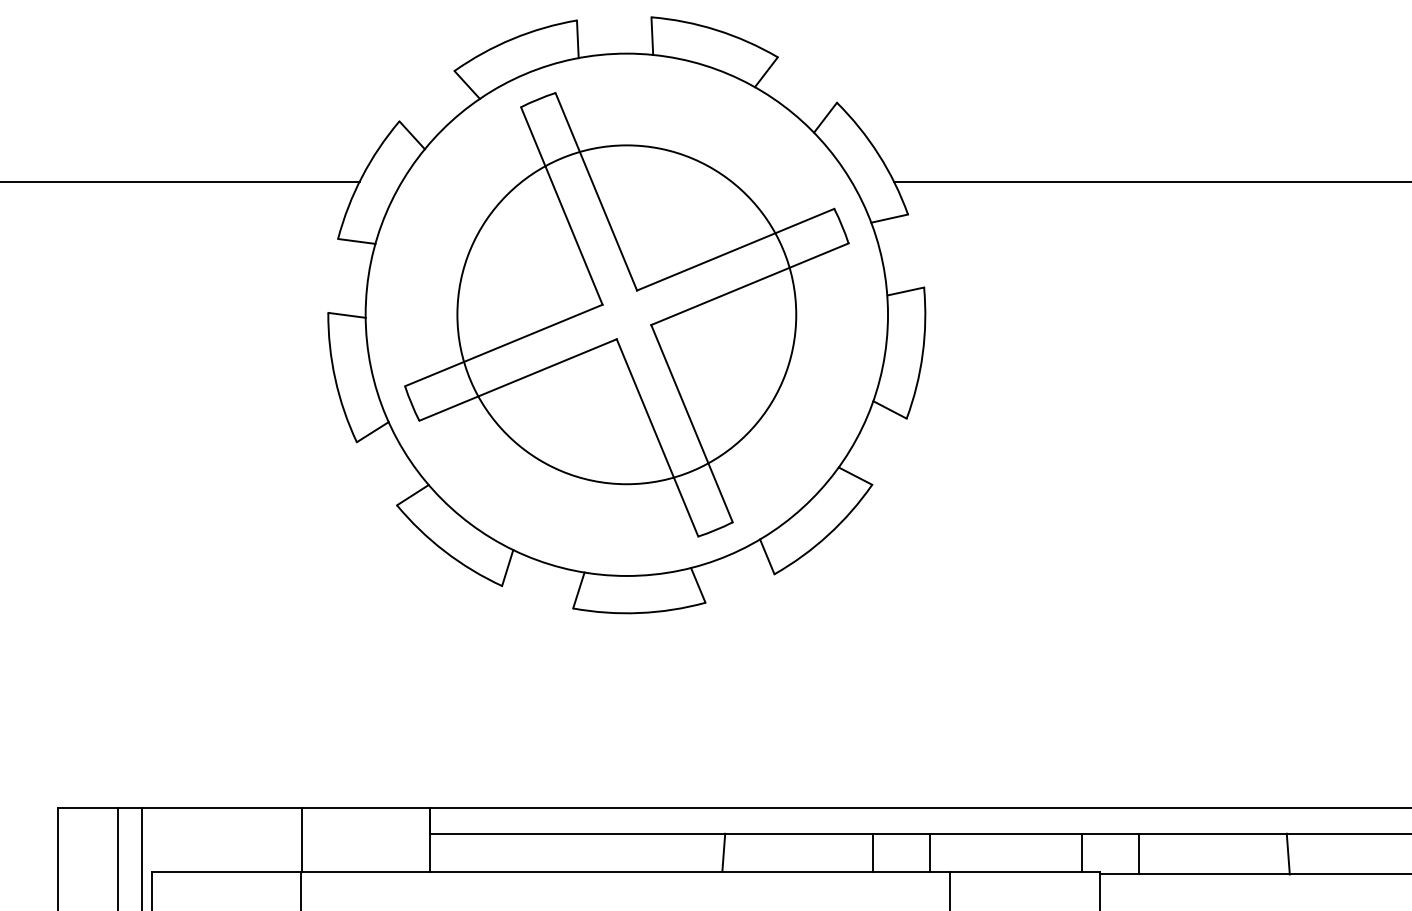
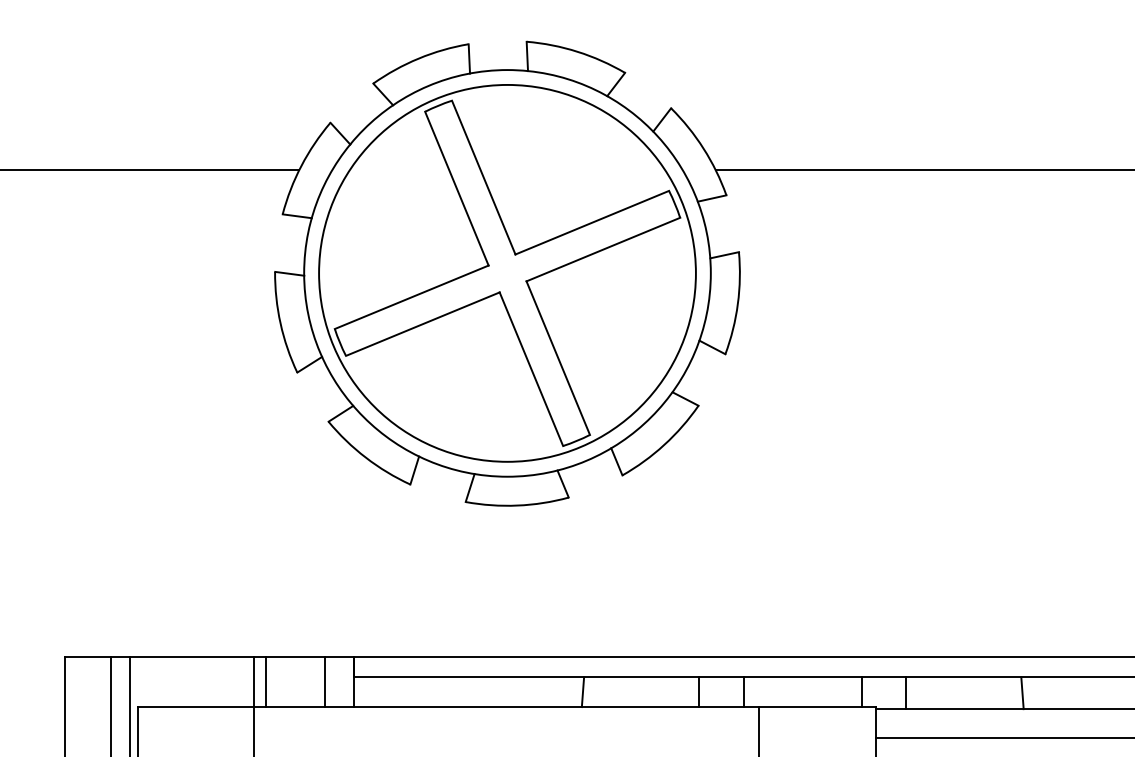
circle: (626, 313) -> (507, 272), size x1.43
line: (316, 840) -> (265, 682), added
line: (391, 840) -> (324, 682), added

